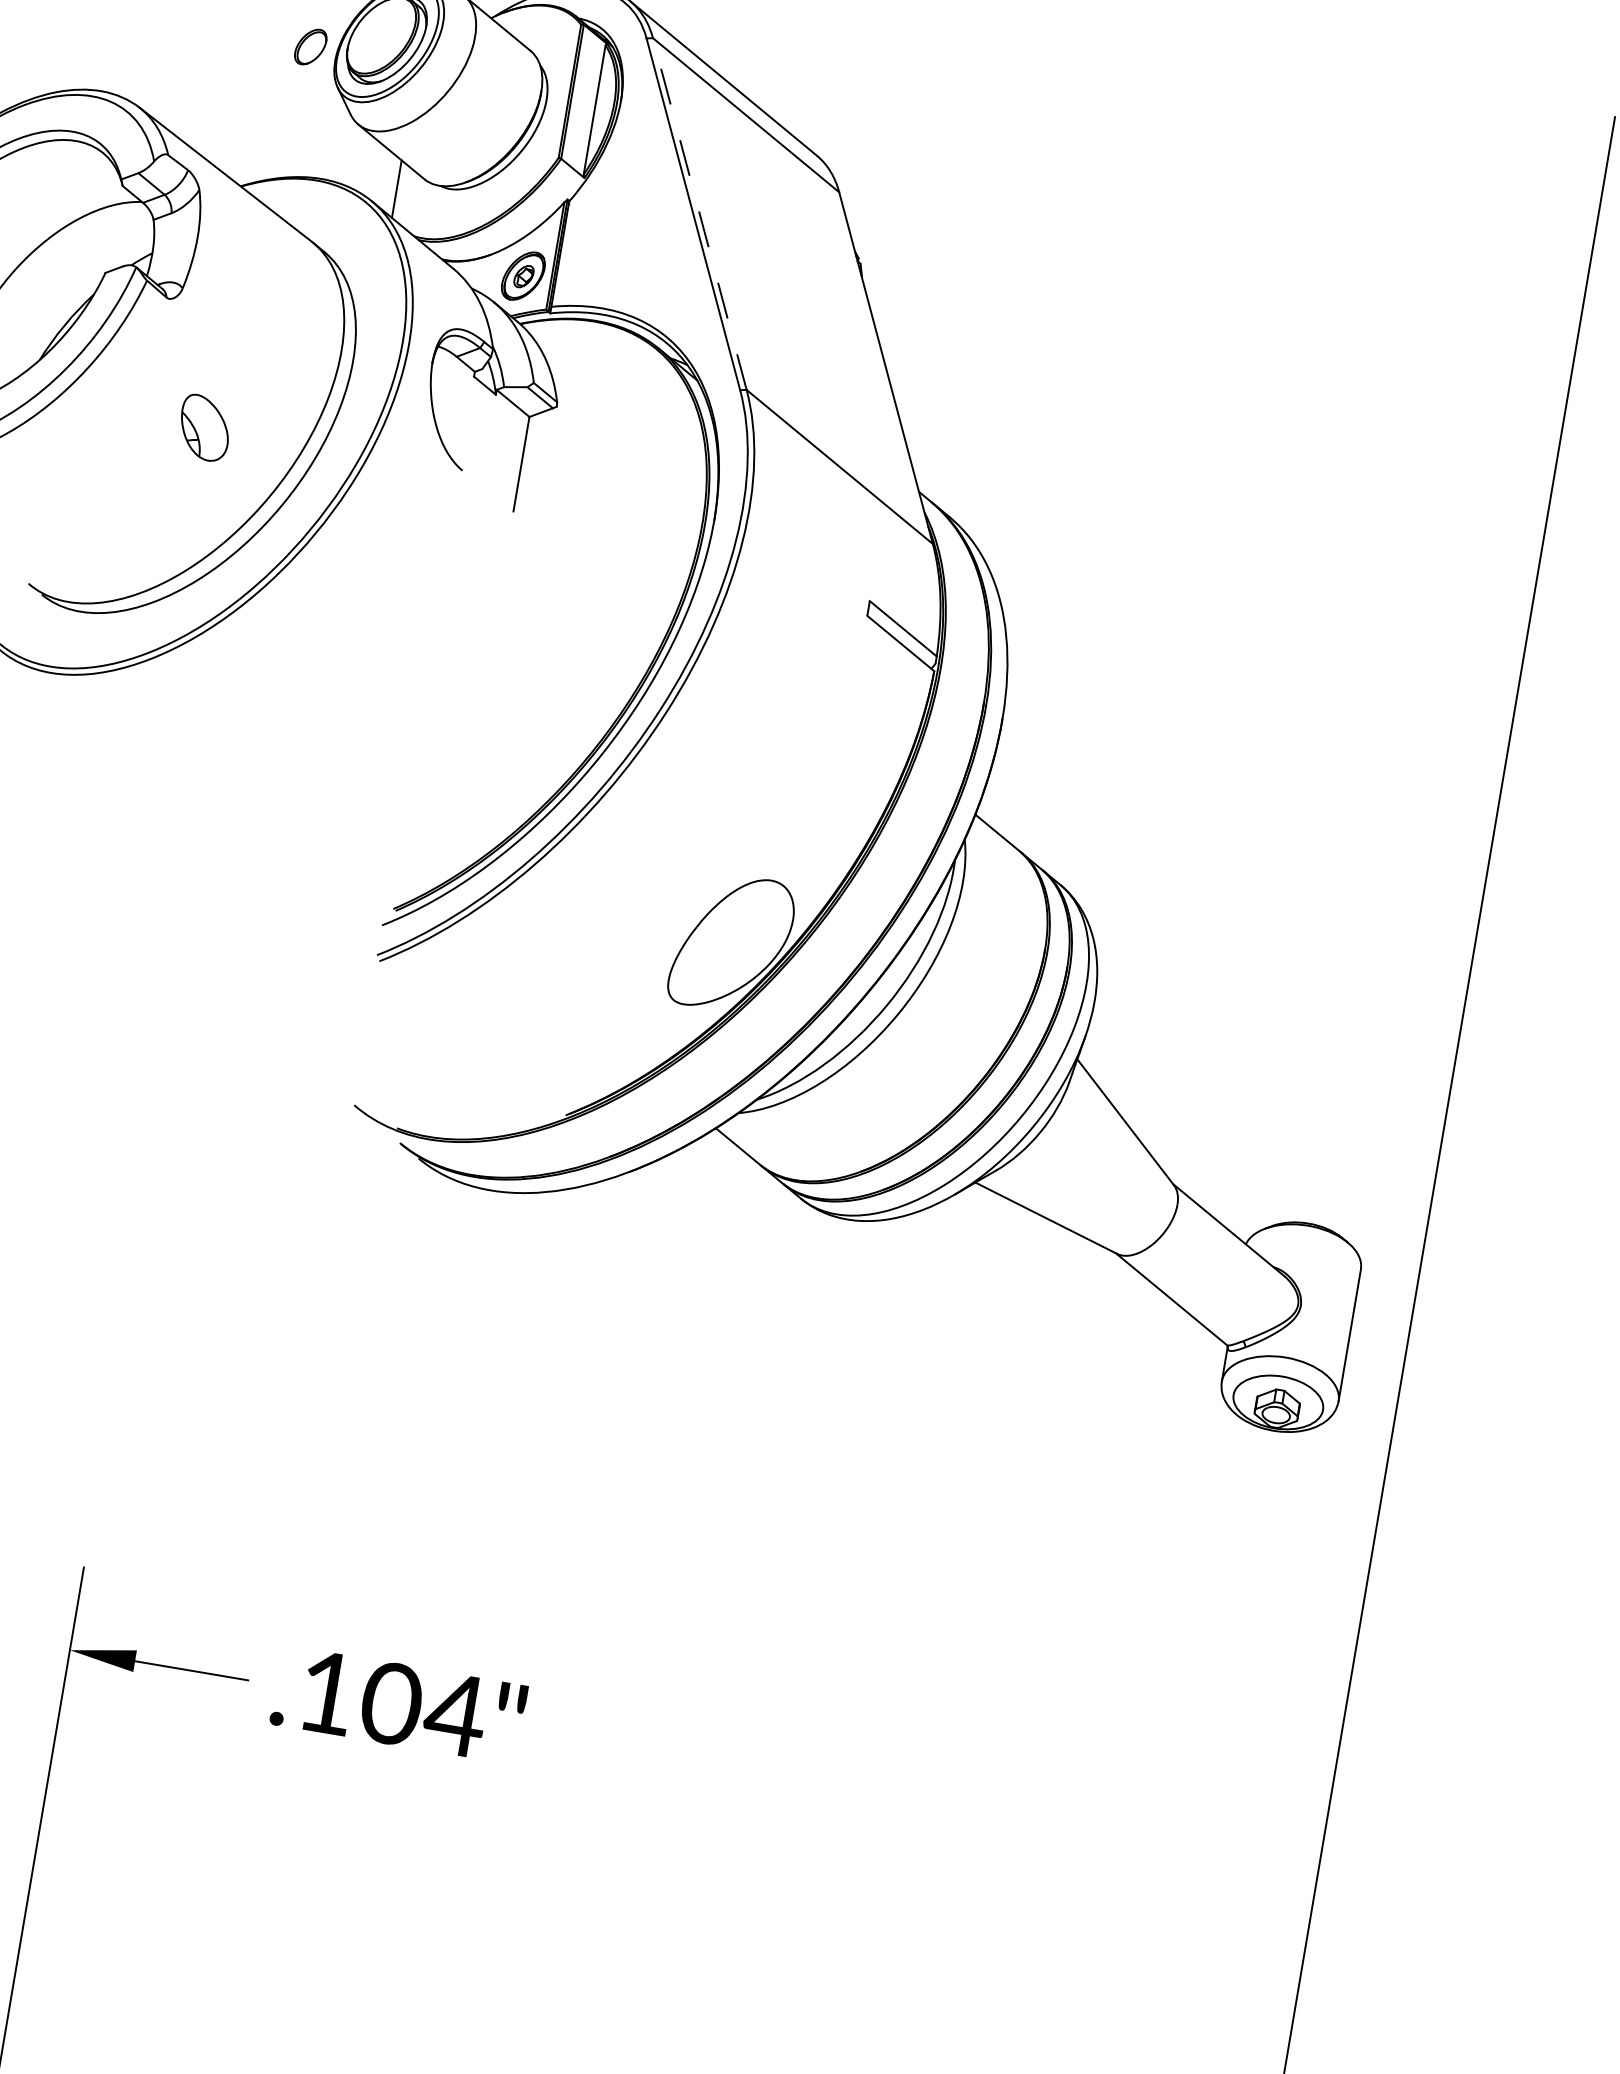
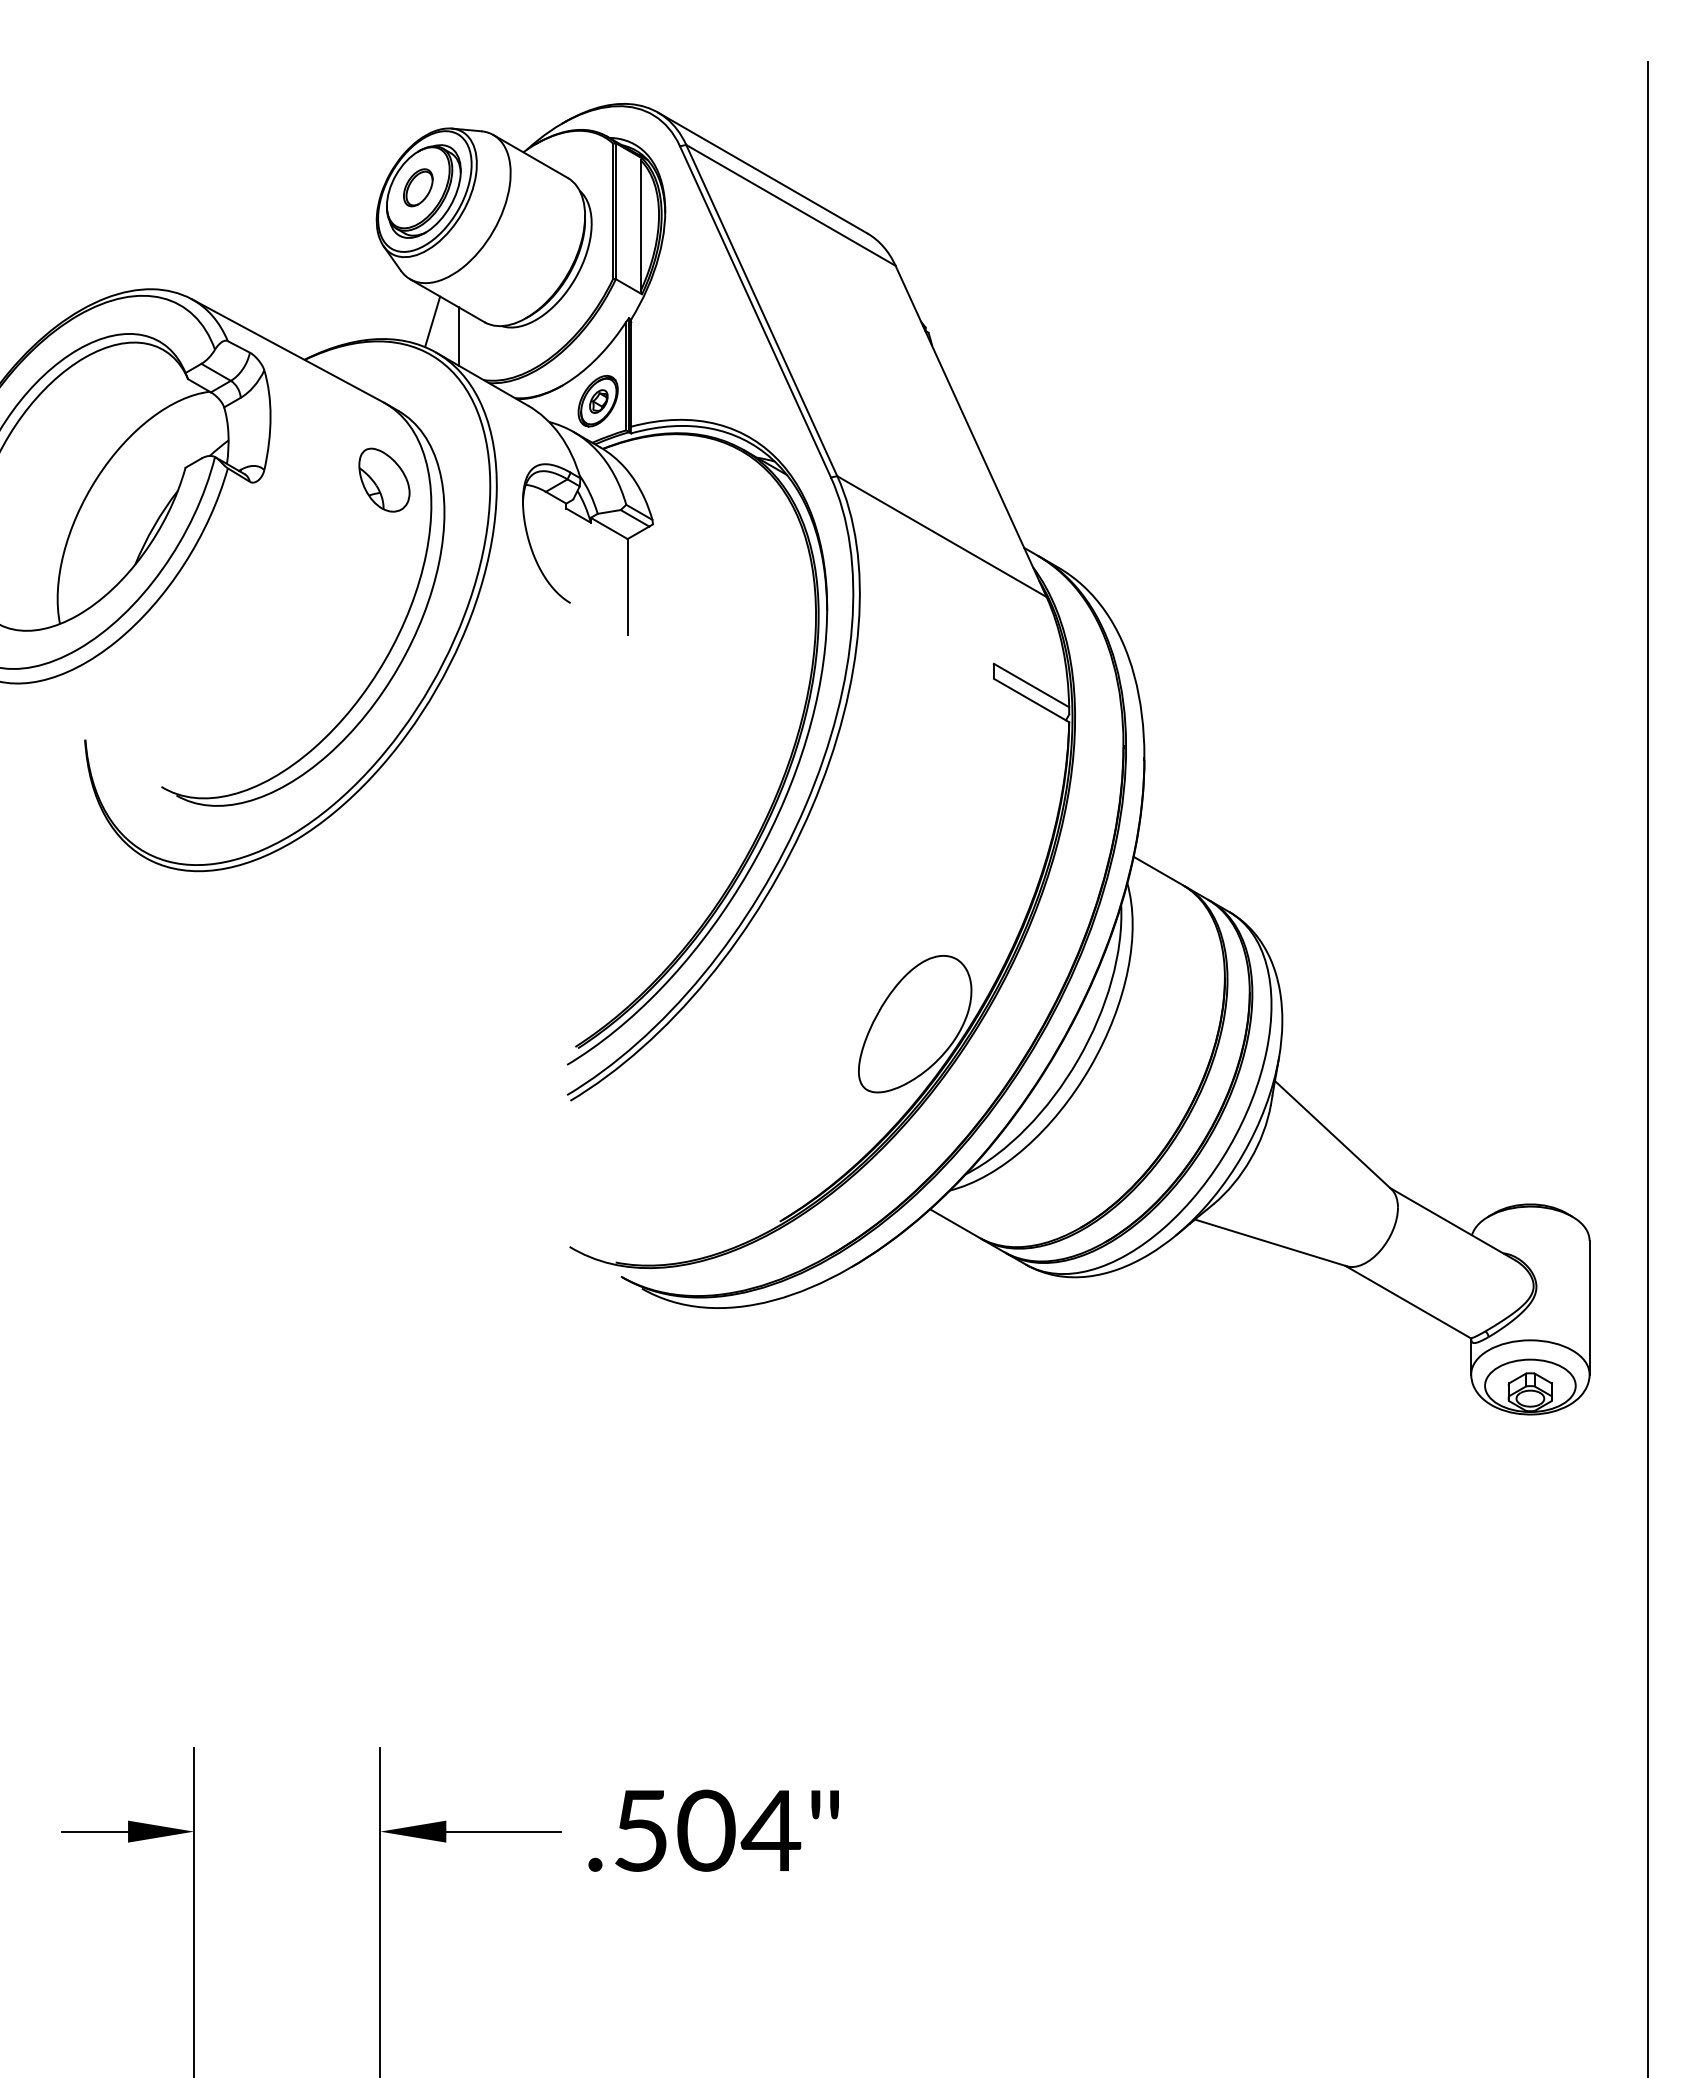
part: (310, 46) -> (418, 187), moved
line: (373, 169) -> (432, 321), added
line: (699, 213) -> (761, 310), dashed -> solid
part: (205, 427) -> (384, 479), moved
text: (326, 1692) -> (640, 1830), .104" -> .504"

